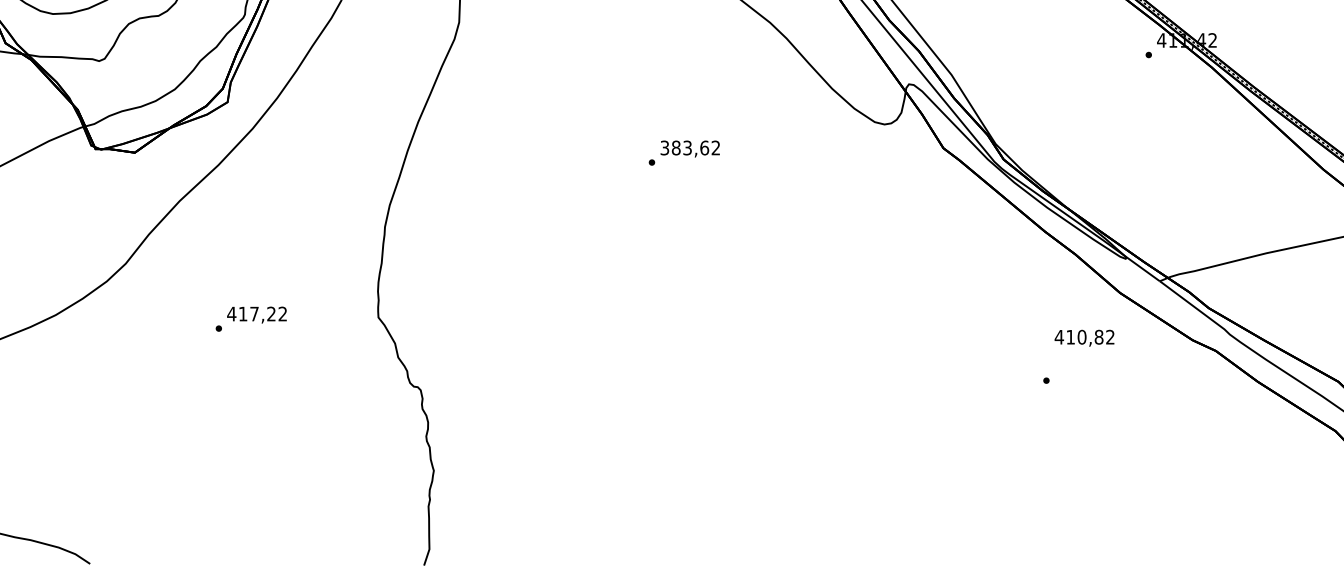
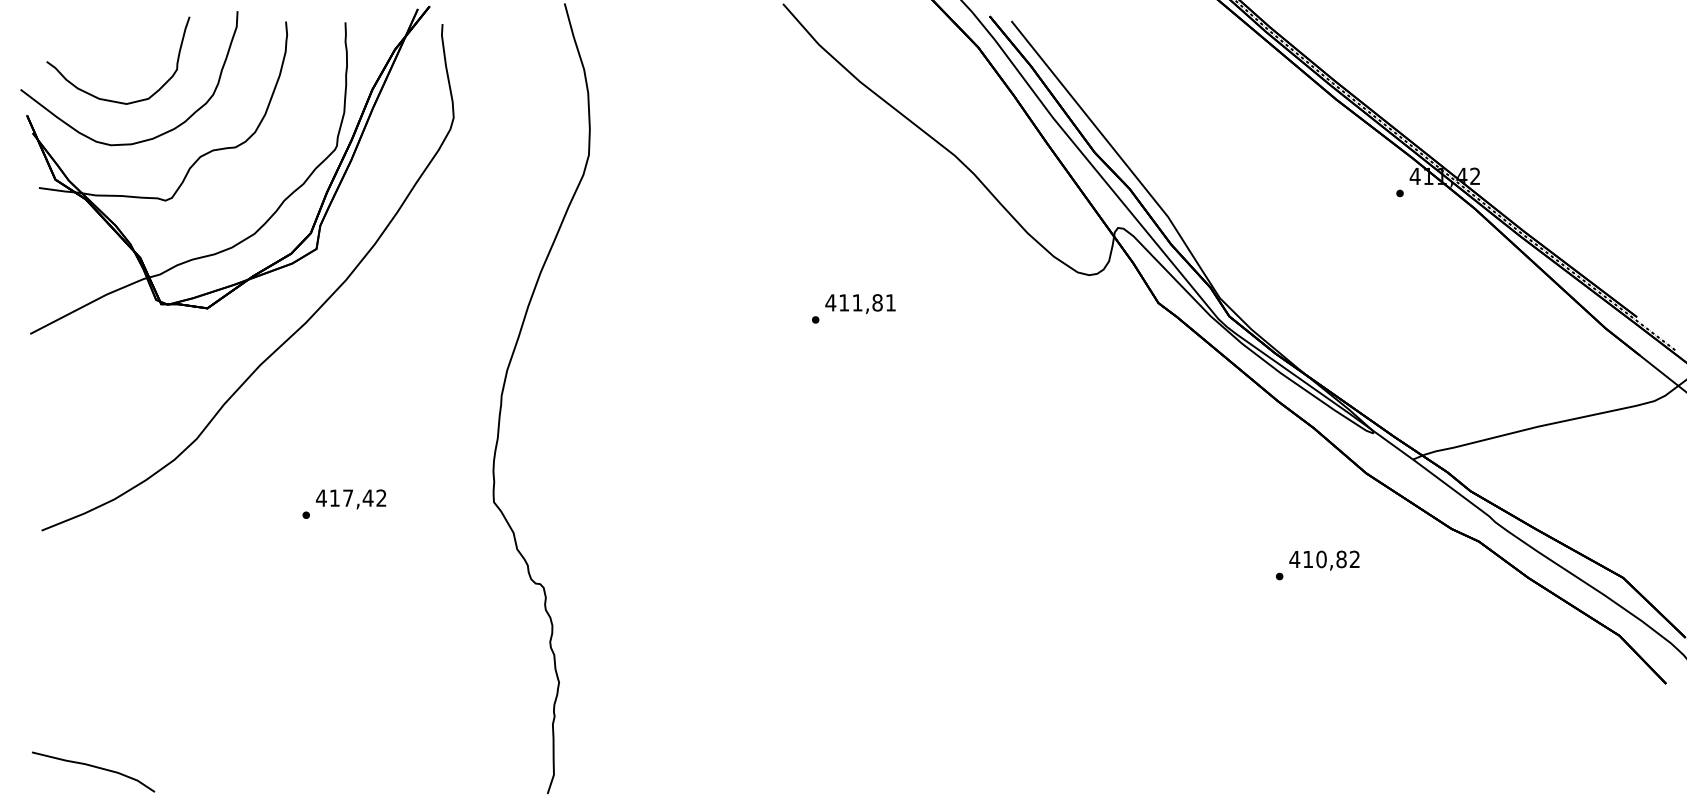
text: (690, 147) -> (860, 302), 383,62 -> 411,81
text: (270, 313) -> (367, 497), 417,22 -> 417,42
text: (1084, 338) -> (1324, 560), moved

